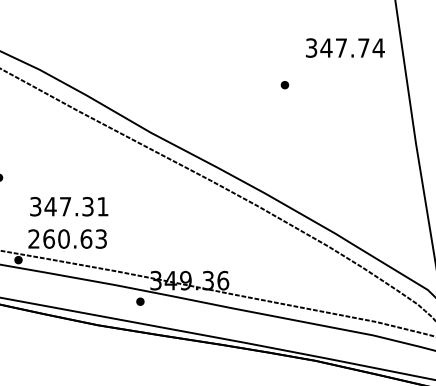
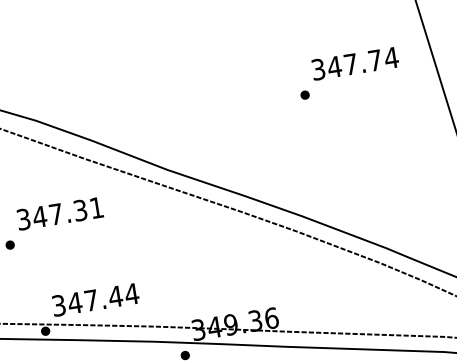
text: (345, 47) -> (355, 63), moved
text: (69, 206) -> (60, 213), moved
text: (67, 238) -> (95, 299), 260.63 -> 347.44

